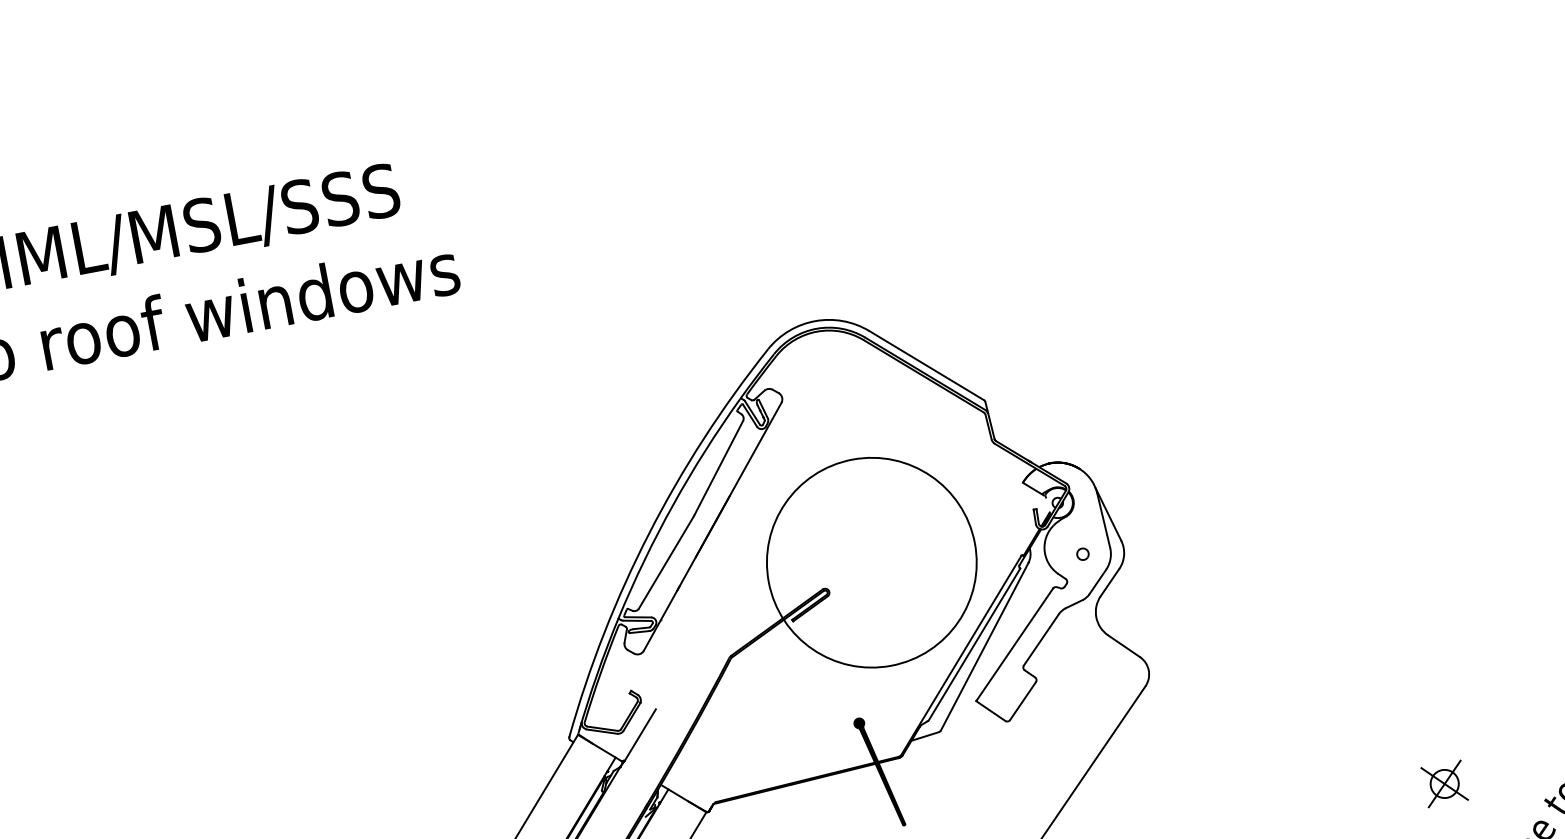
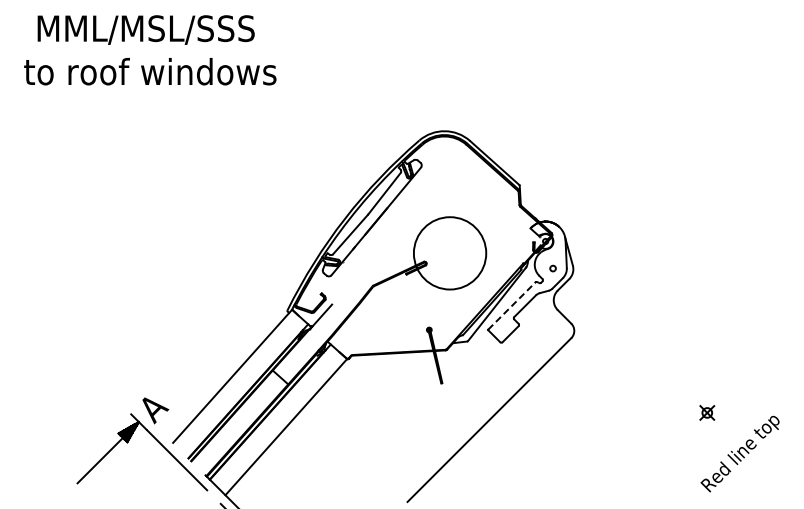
circle: (870, 563) -> (449, 253), size x0.7
line: (1014, 645) -> (511, 306), solid -> dashed
part: (1445, 783) -> (707, 412), size x0.7

